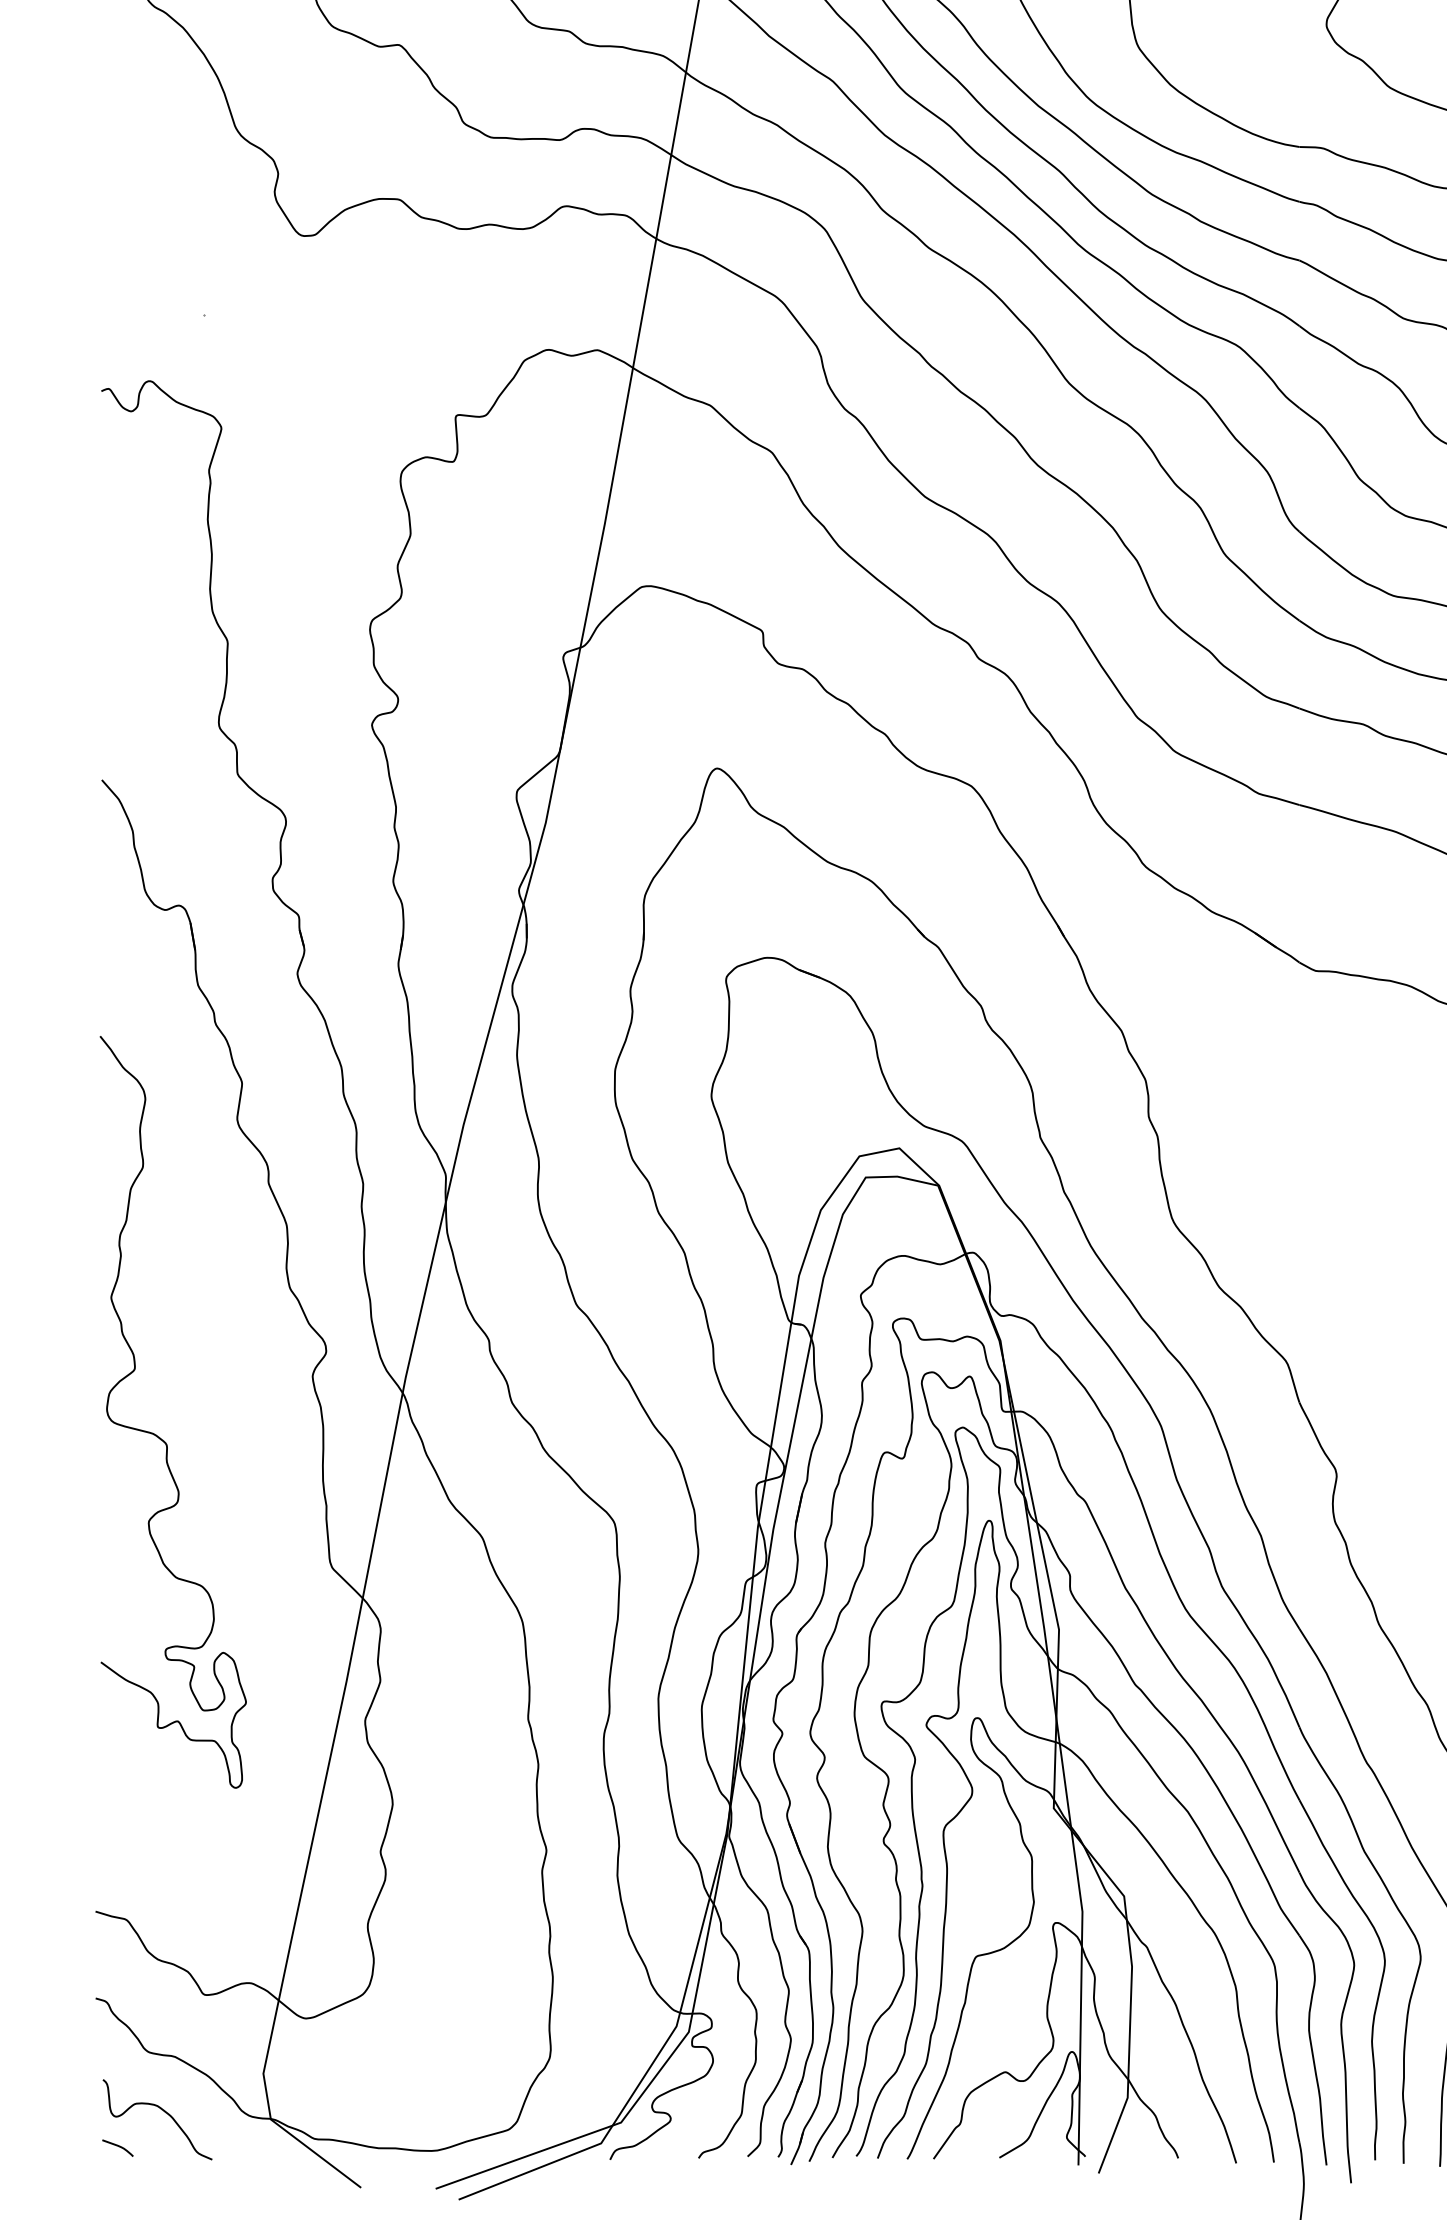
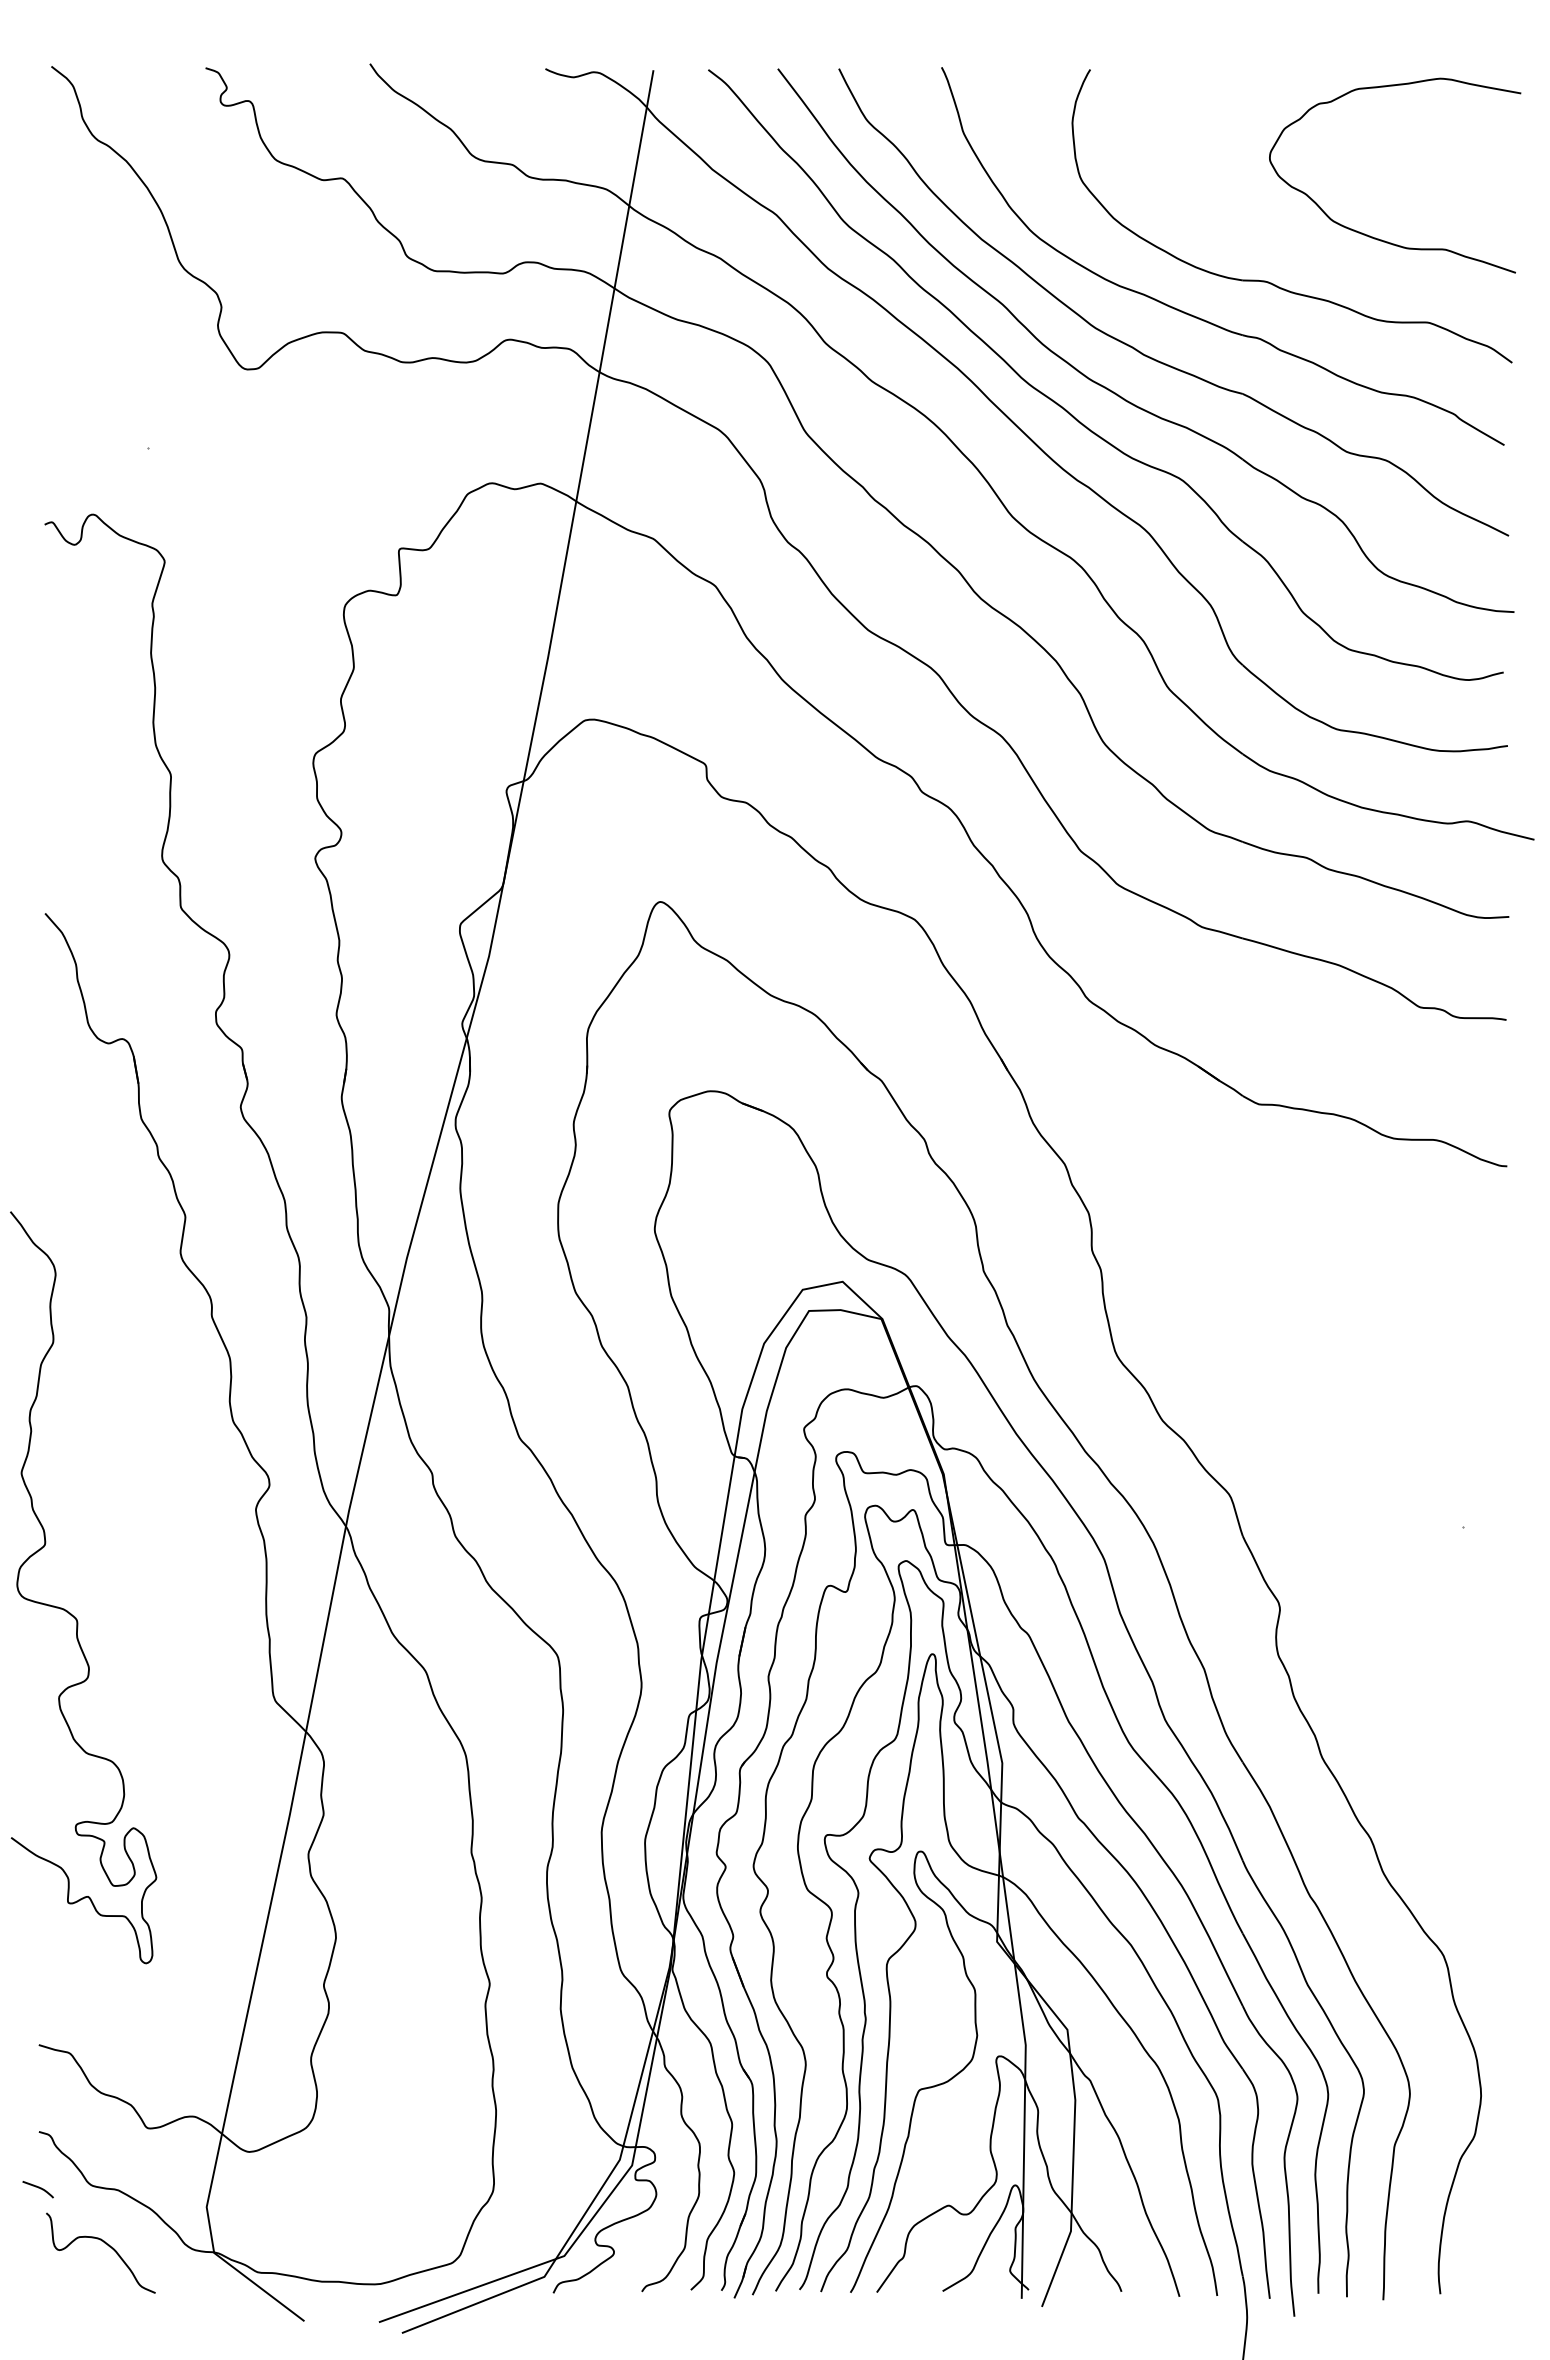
curve: (157, 1435) -> (67, 1610), moved
curve: (118, 2147) -> (38, 2188), moved

